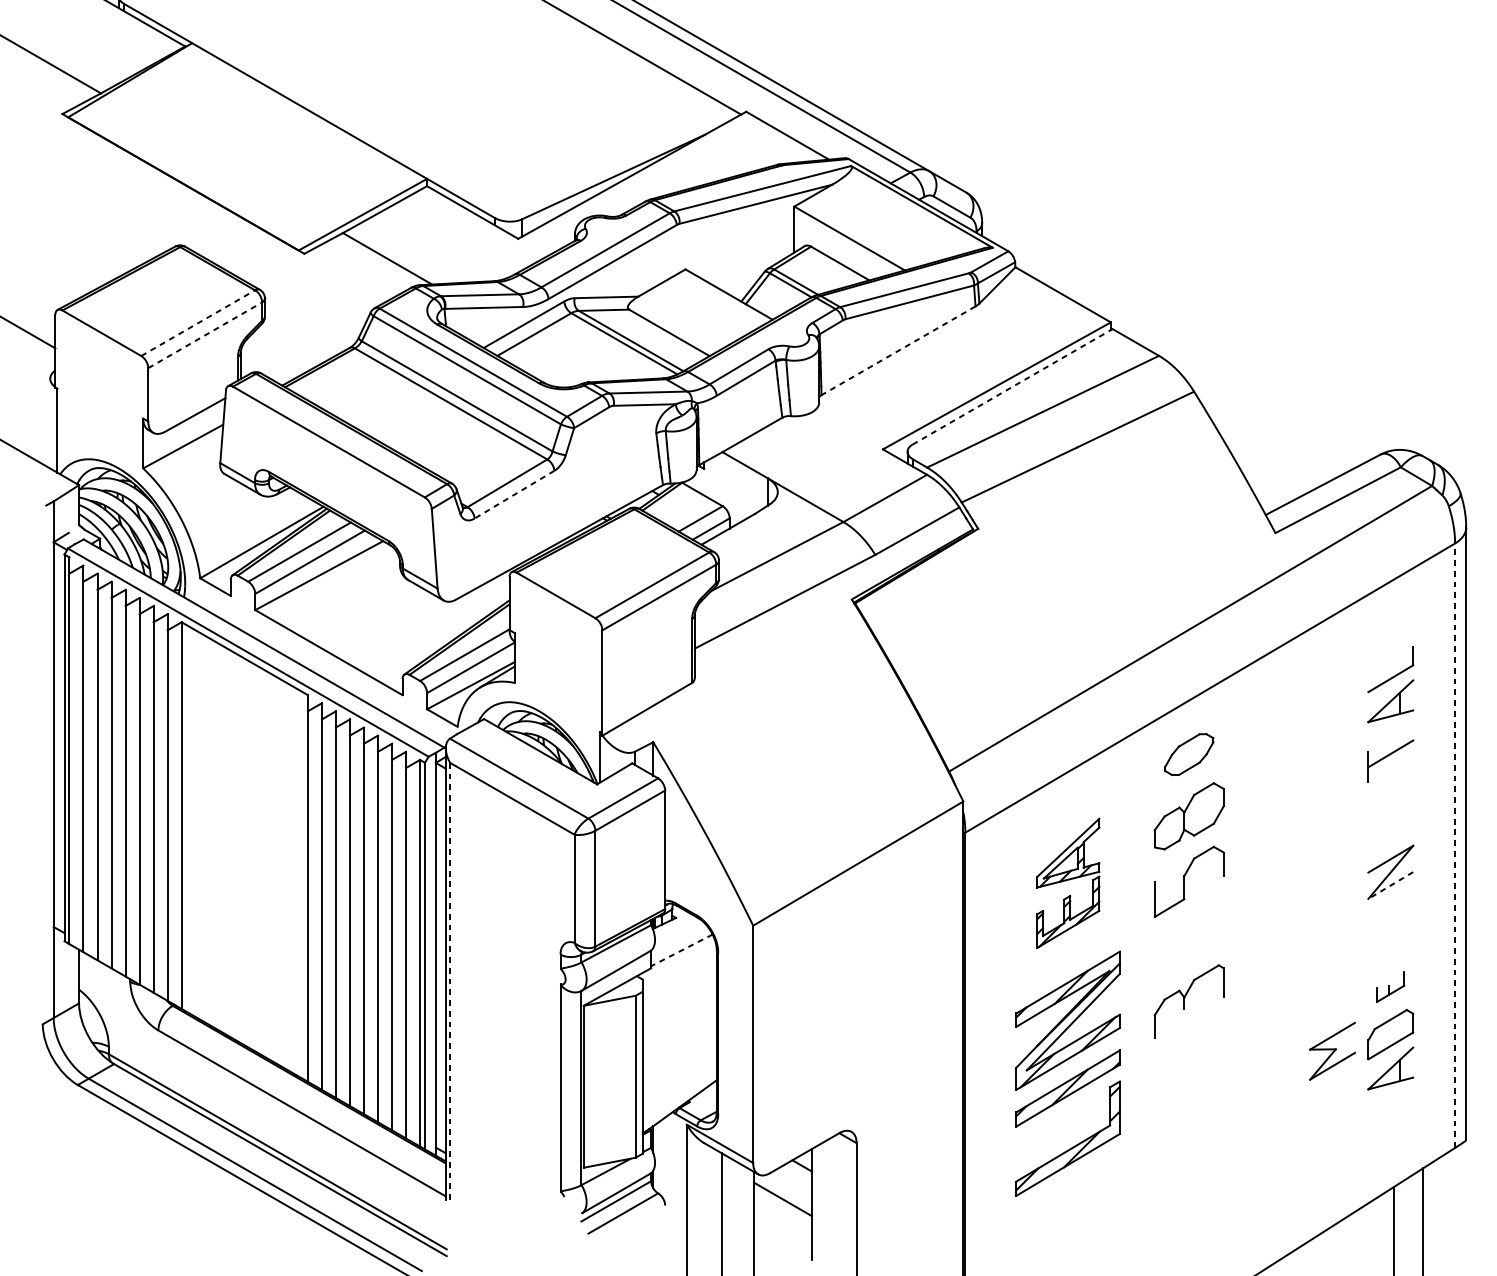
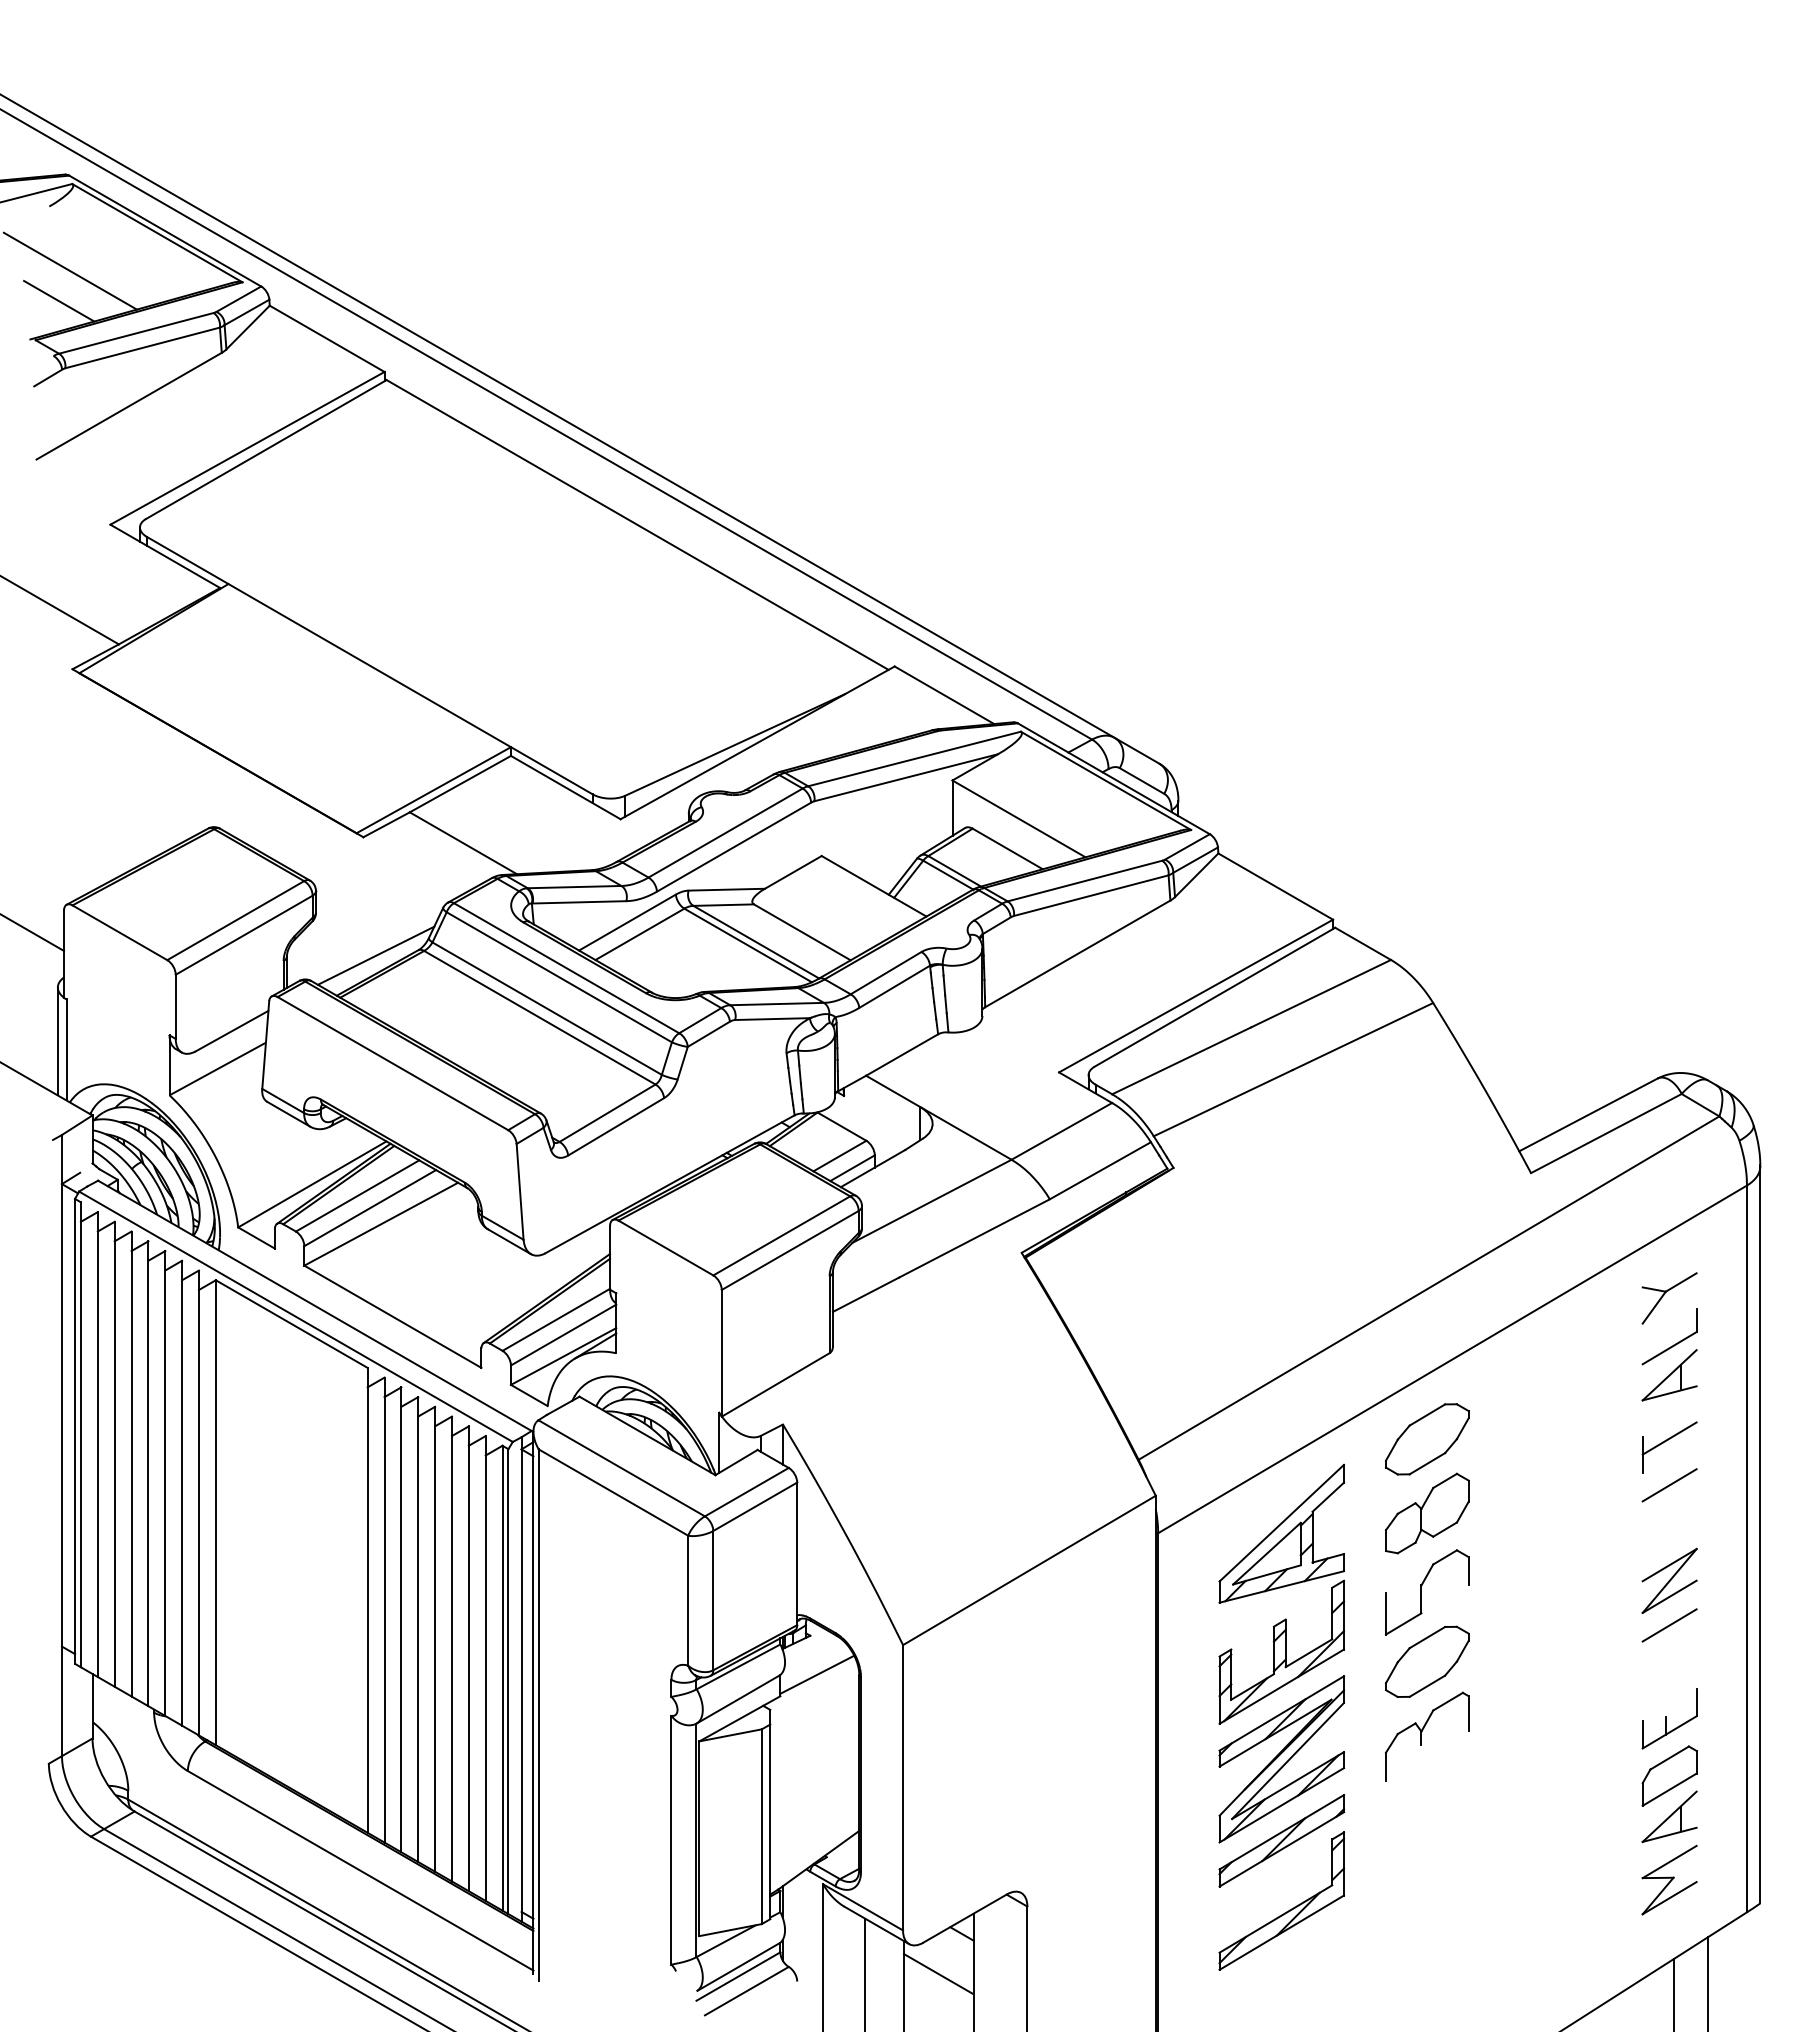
line: (198, 323) -> (236, 920), dashed -> solid
line: (205, 335) -> (244, 935), dashed -> solid
line: (898, 350) -> (1077, 953), dashed -> solid
line: (314, 352) -> (375, 955), added
line: (1012, 387) -> (1214, 997), dashed -> solid
line: (49, 423) -> (57, 1041), added
line: (514, 494) -> (616, 1126), dashed -> solid
part: (1390, 637) -> (1669, 1298), added
part: (1189, 754) -> (1427, 1439), size x1.43
line: (1390, 792) -> (1669, 1485), added
line: (1454, 845) -> (1746, 1548), dashed -> solid
part: (1067, 882) -> (1281, 1593), size x1.67
line: (1390, 886) -> (1669, 1597), dashed -> solid
line: (1390, 909) -> (1669, 1625), added
part: (1189, 939) -> (1427, 1661), added
line: (682, 950) -> (817, 1674), dashed -> solid
line: (450, 984) -> (538, 1715), dashed -> solid
part: (1390, 986) -> (1669, 1718), size x1.67
part: (1332, 1050) -> (1669, 1879), moved

